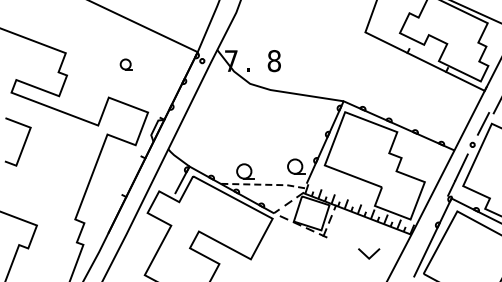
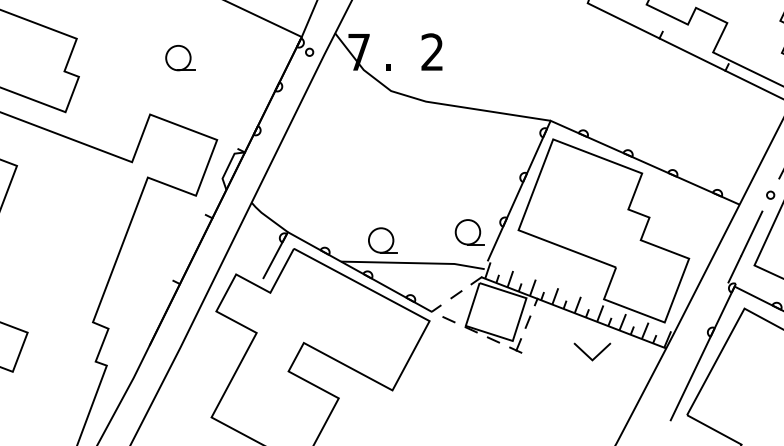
text: (273, 61) -> (431, 52), 8 -> 2
part: (126, 64) -> (180, 58), size x1.43
line: (263, 184) -> (413, 262), dashed -> solid
line: (367, 255) -> (589, 354), moved

